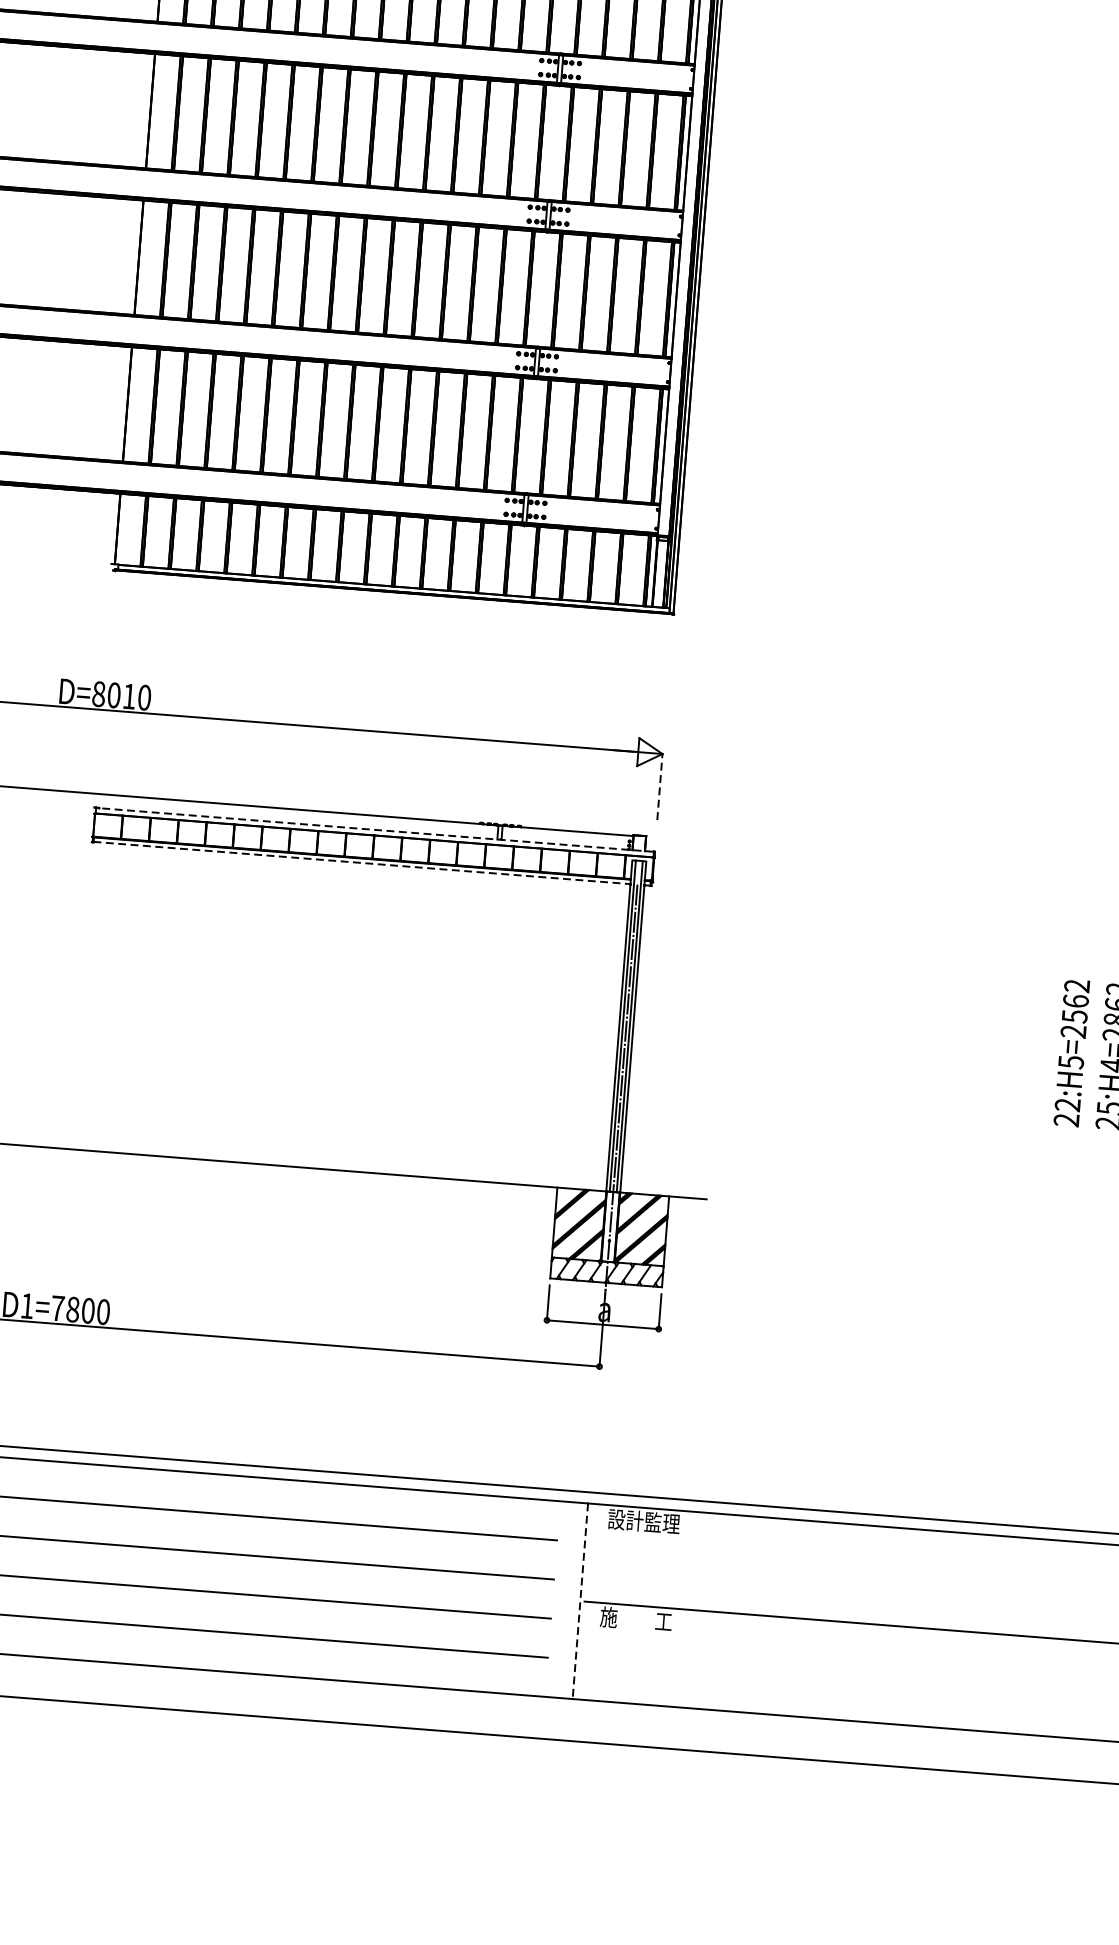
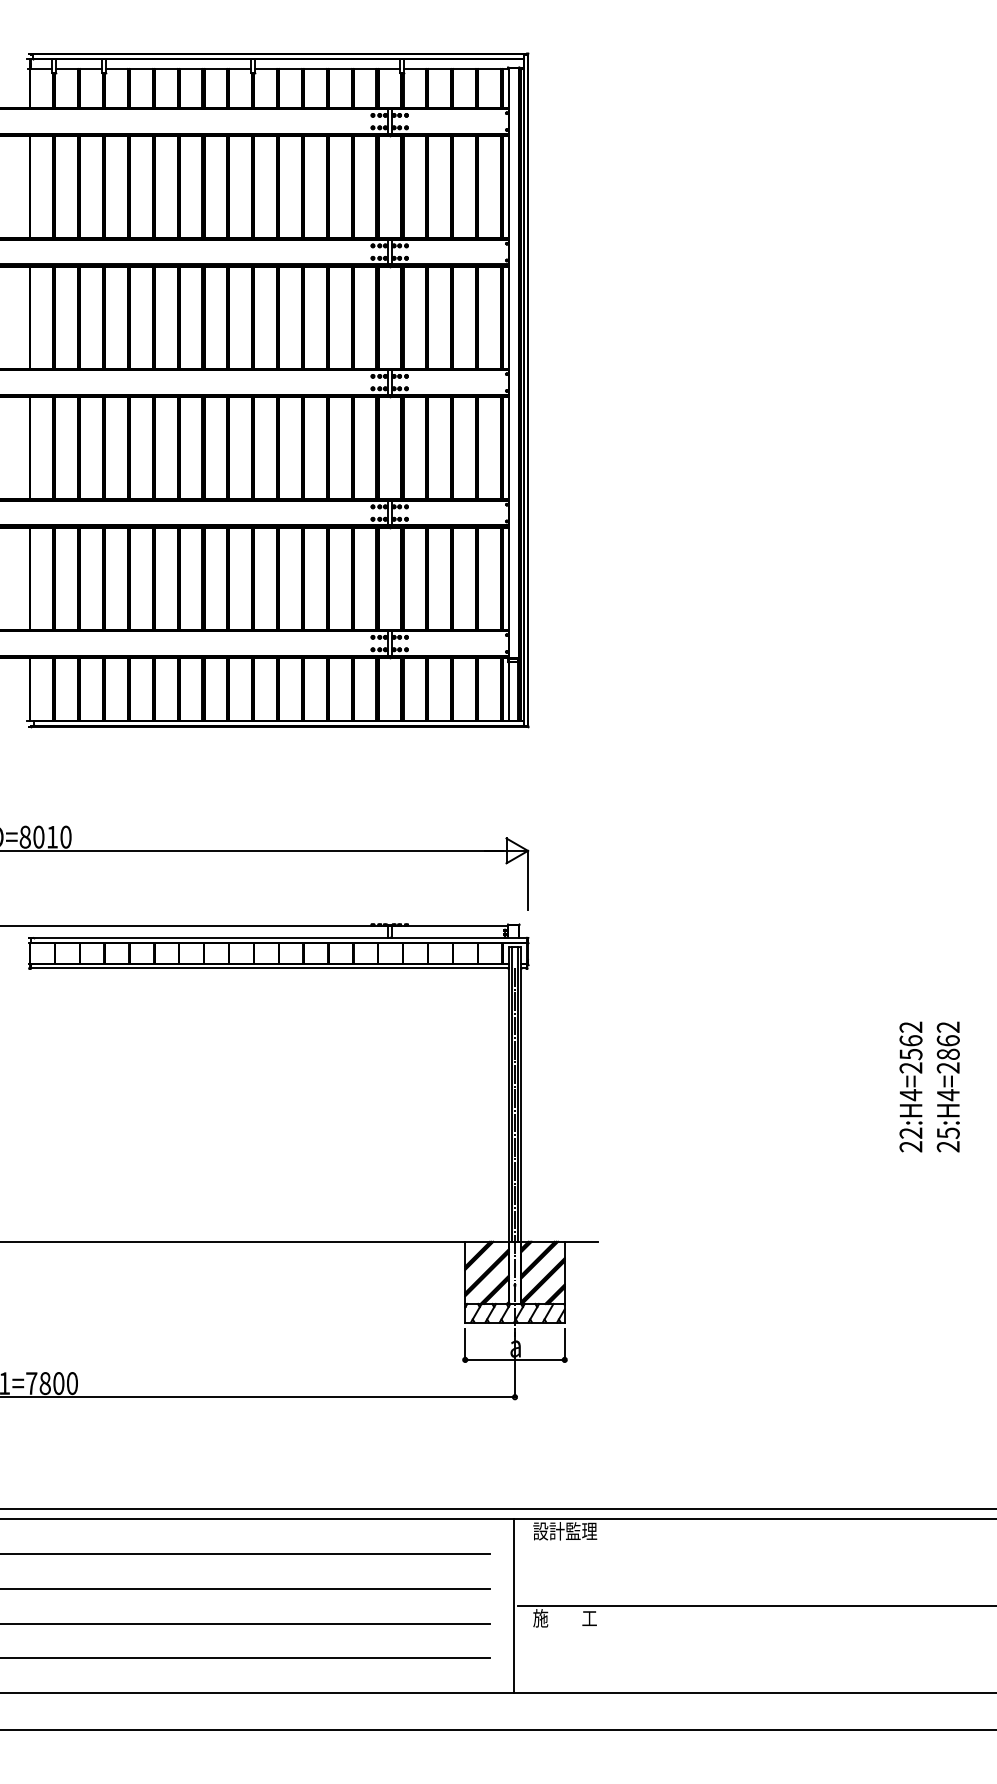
line: (660, 786) -> (528, 879), dashed -> solid
line: (374, 830) -> (278, 938), dashed -> solid
line: (361, 863) -> (269, 968), dashed -> solid
text: (1070, 1062) -> (910, 1095), 22:H5=2562 -> 22:H4=2562
line: (580, 1601) -> (514, 1606), dashed -> solid

